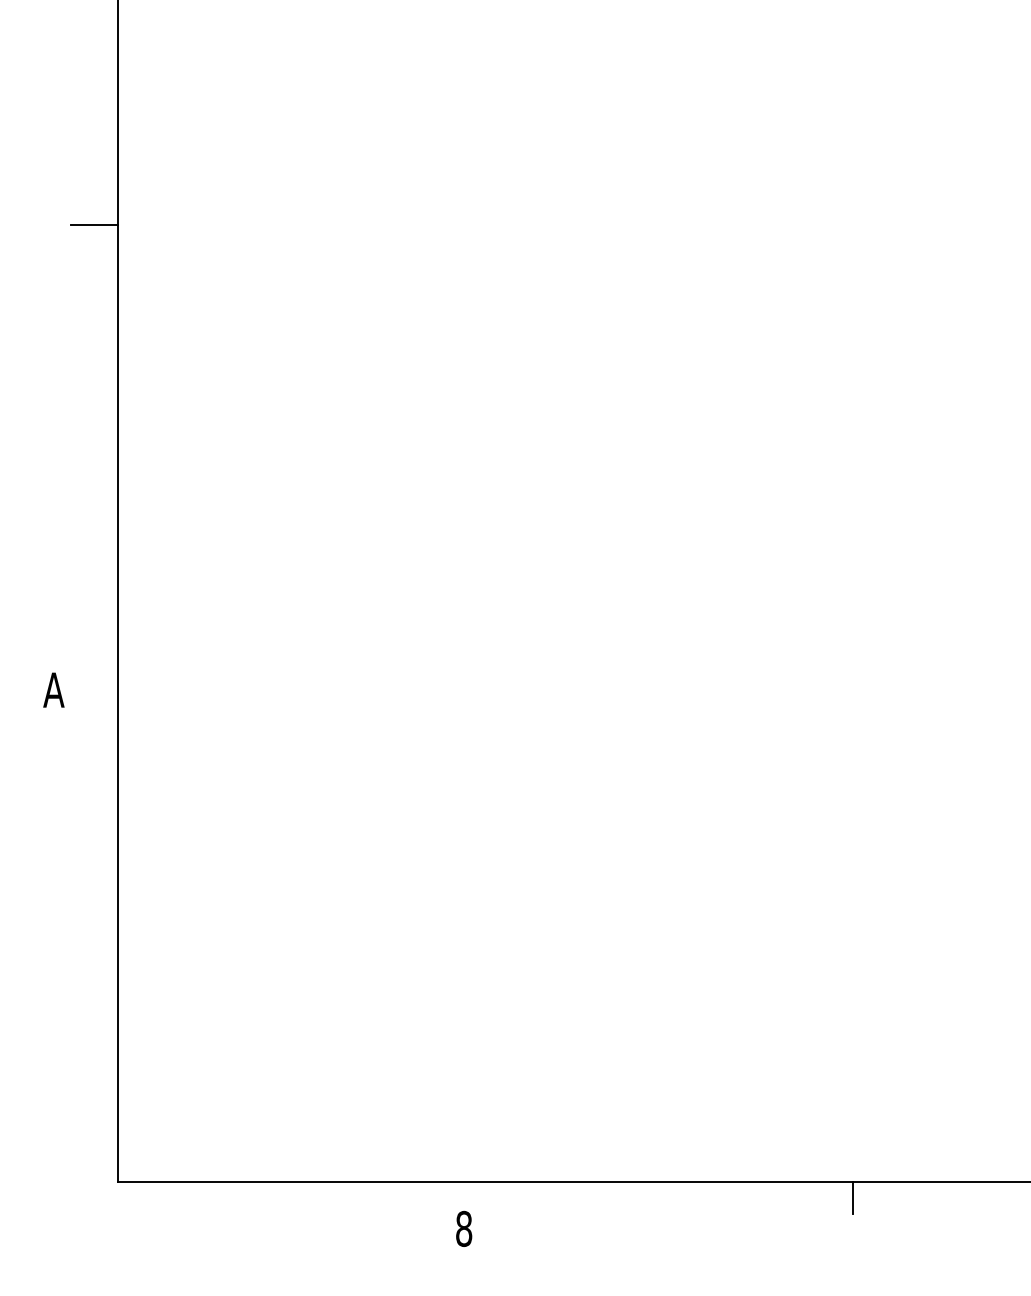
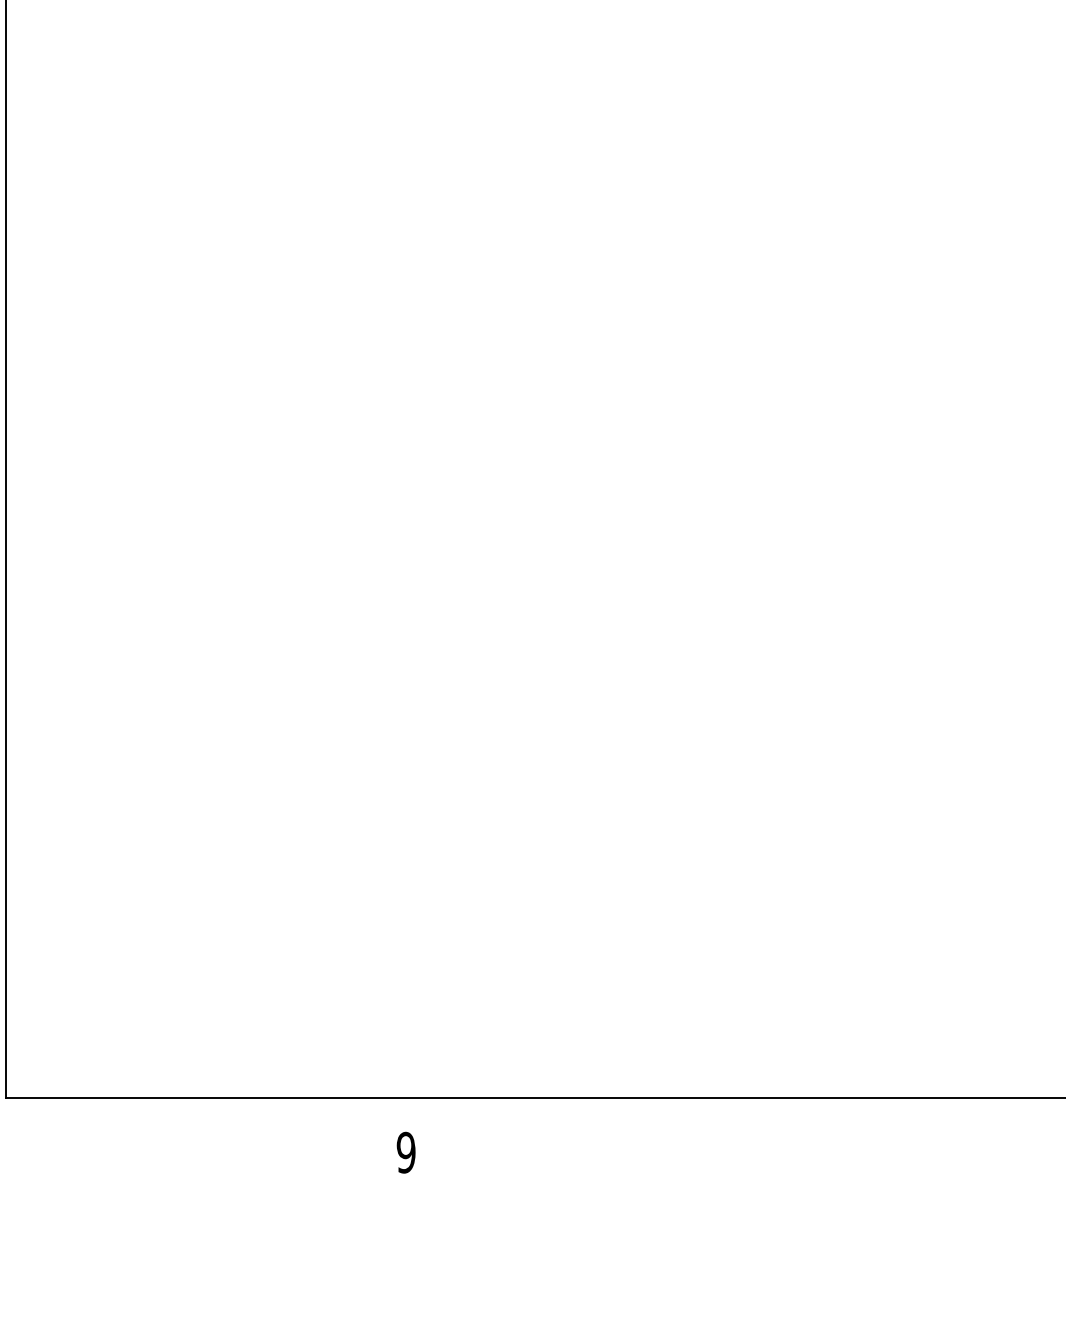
line: (852, 1197) -> (854, 1116), removed
text: (464, 1229) -> (406, 1153), 8 -> 9

